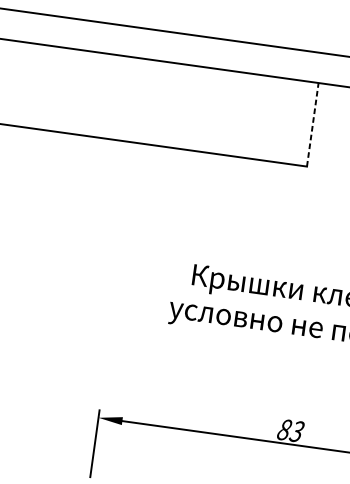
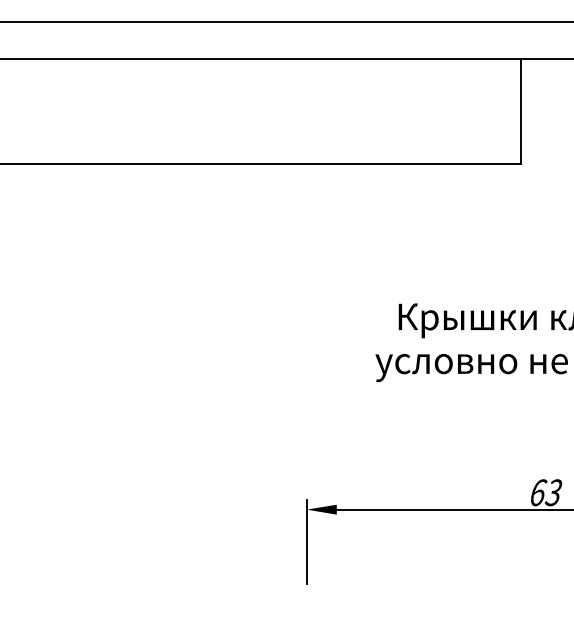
line: (312, 124) -> (520, 111), dashed -> solid
text: (284, 429) -> (538, 492), 83 -> 63

